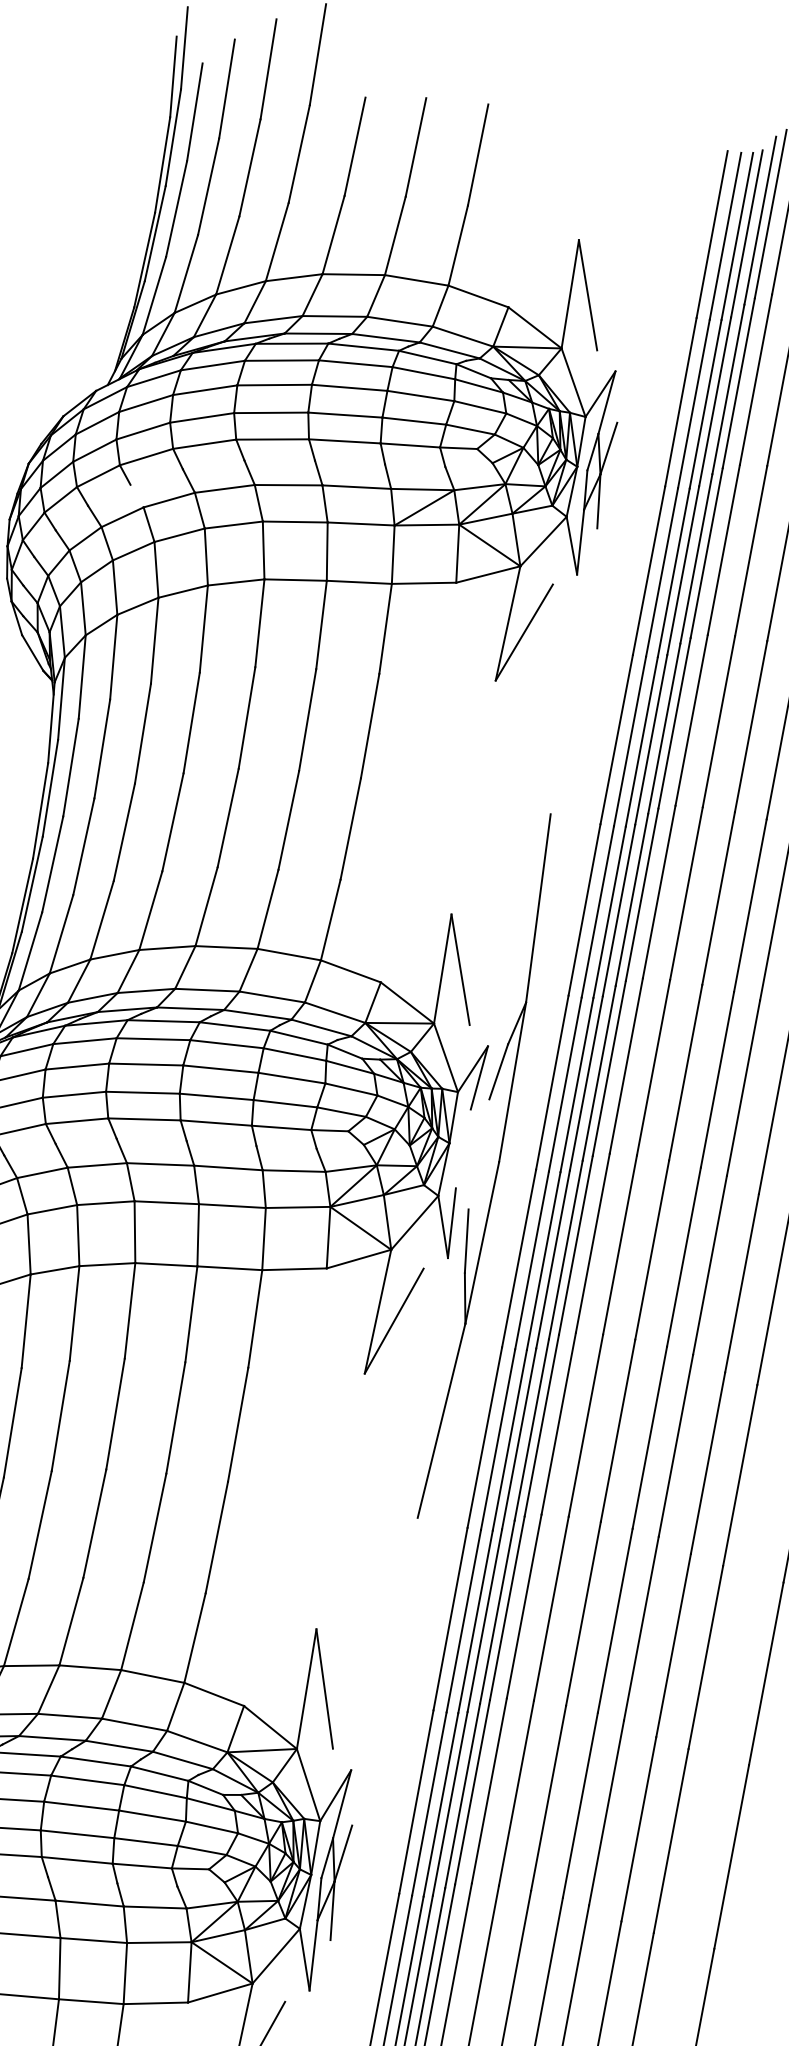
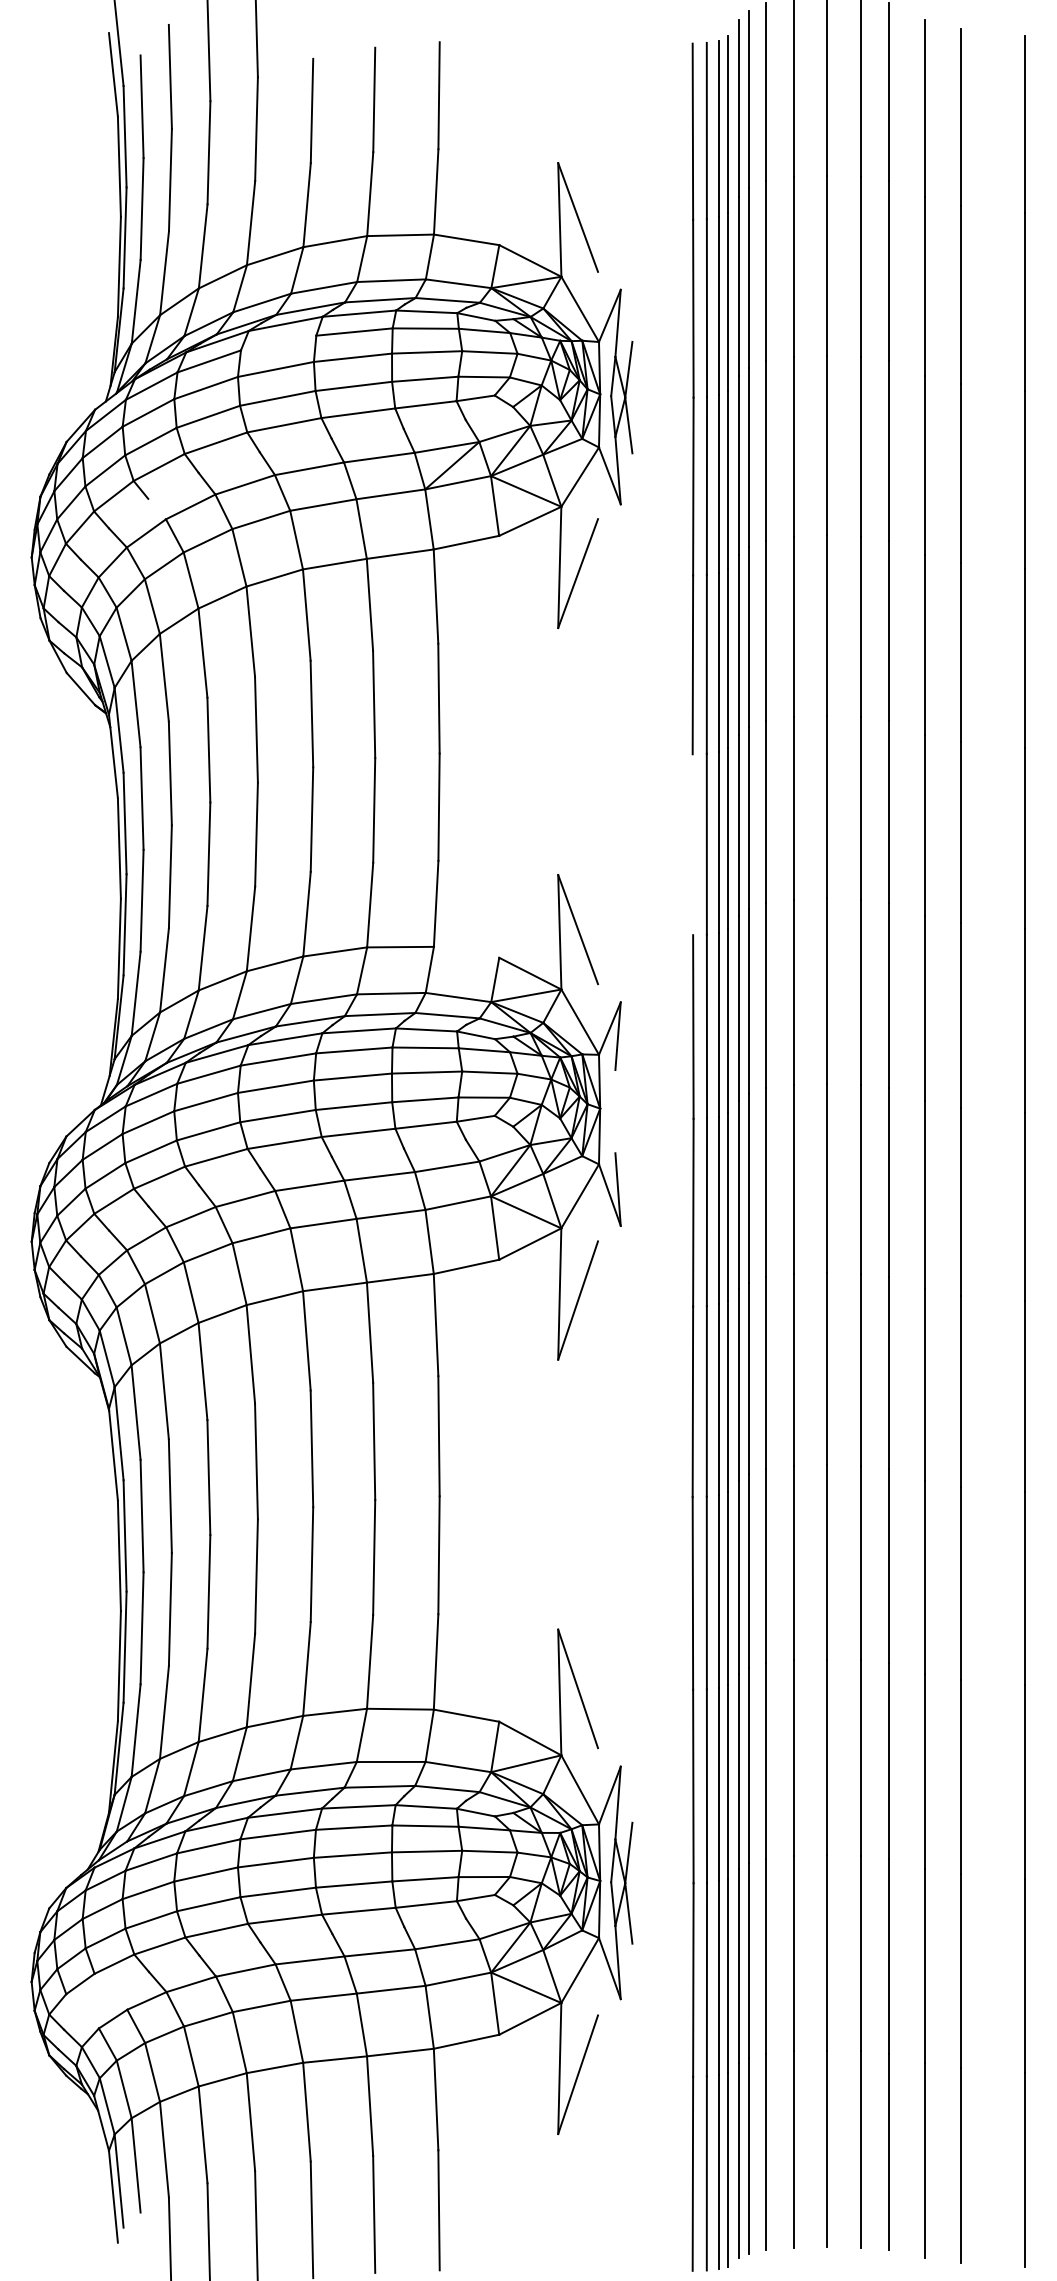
line: (281, 360) -> (278, 342), removed
line: (584, 909) -> (692, 844), removed
line: (350, 970) -> (466, 951), removed
part: (497, 1167) -> (653, 1124), removed

